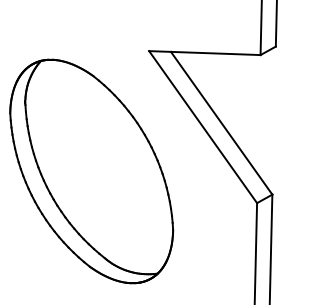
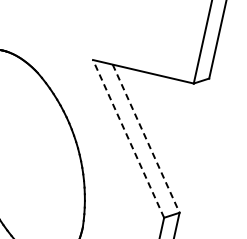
line: (221, 123) -> (145, 138), solid -> dashed
line: (202, 126) -> (128, 138), solid -> dashed

